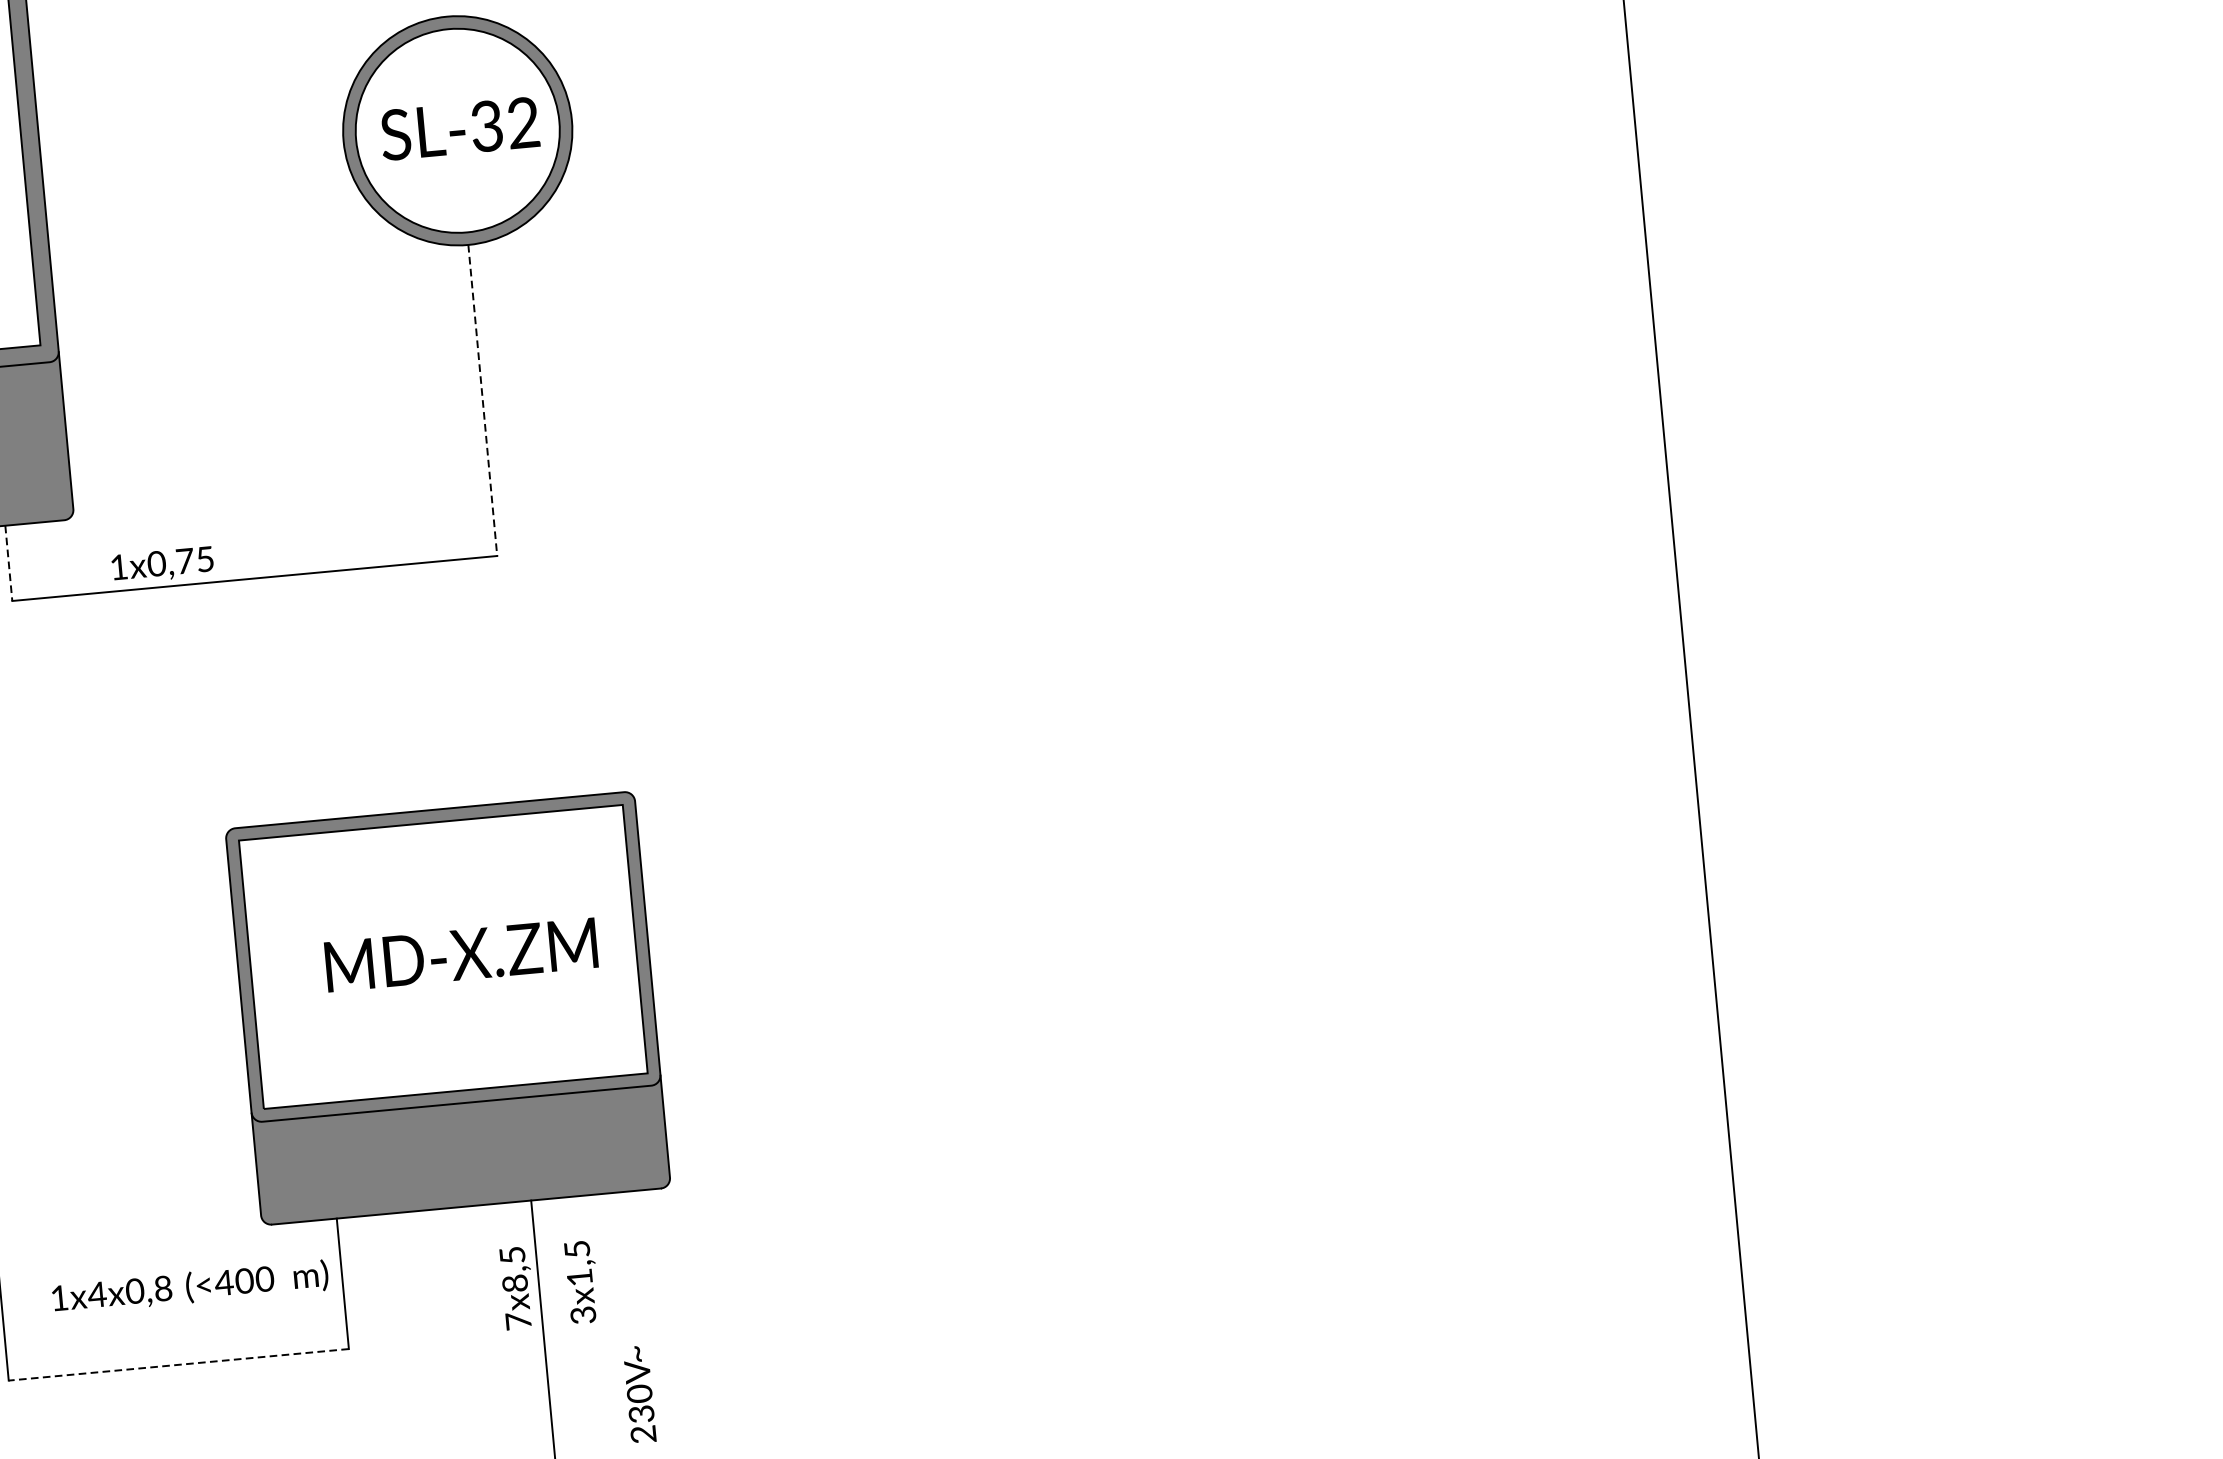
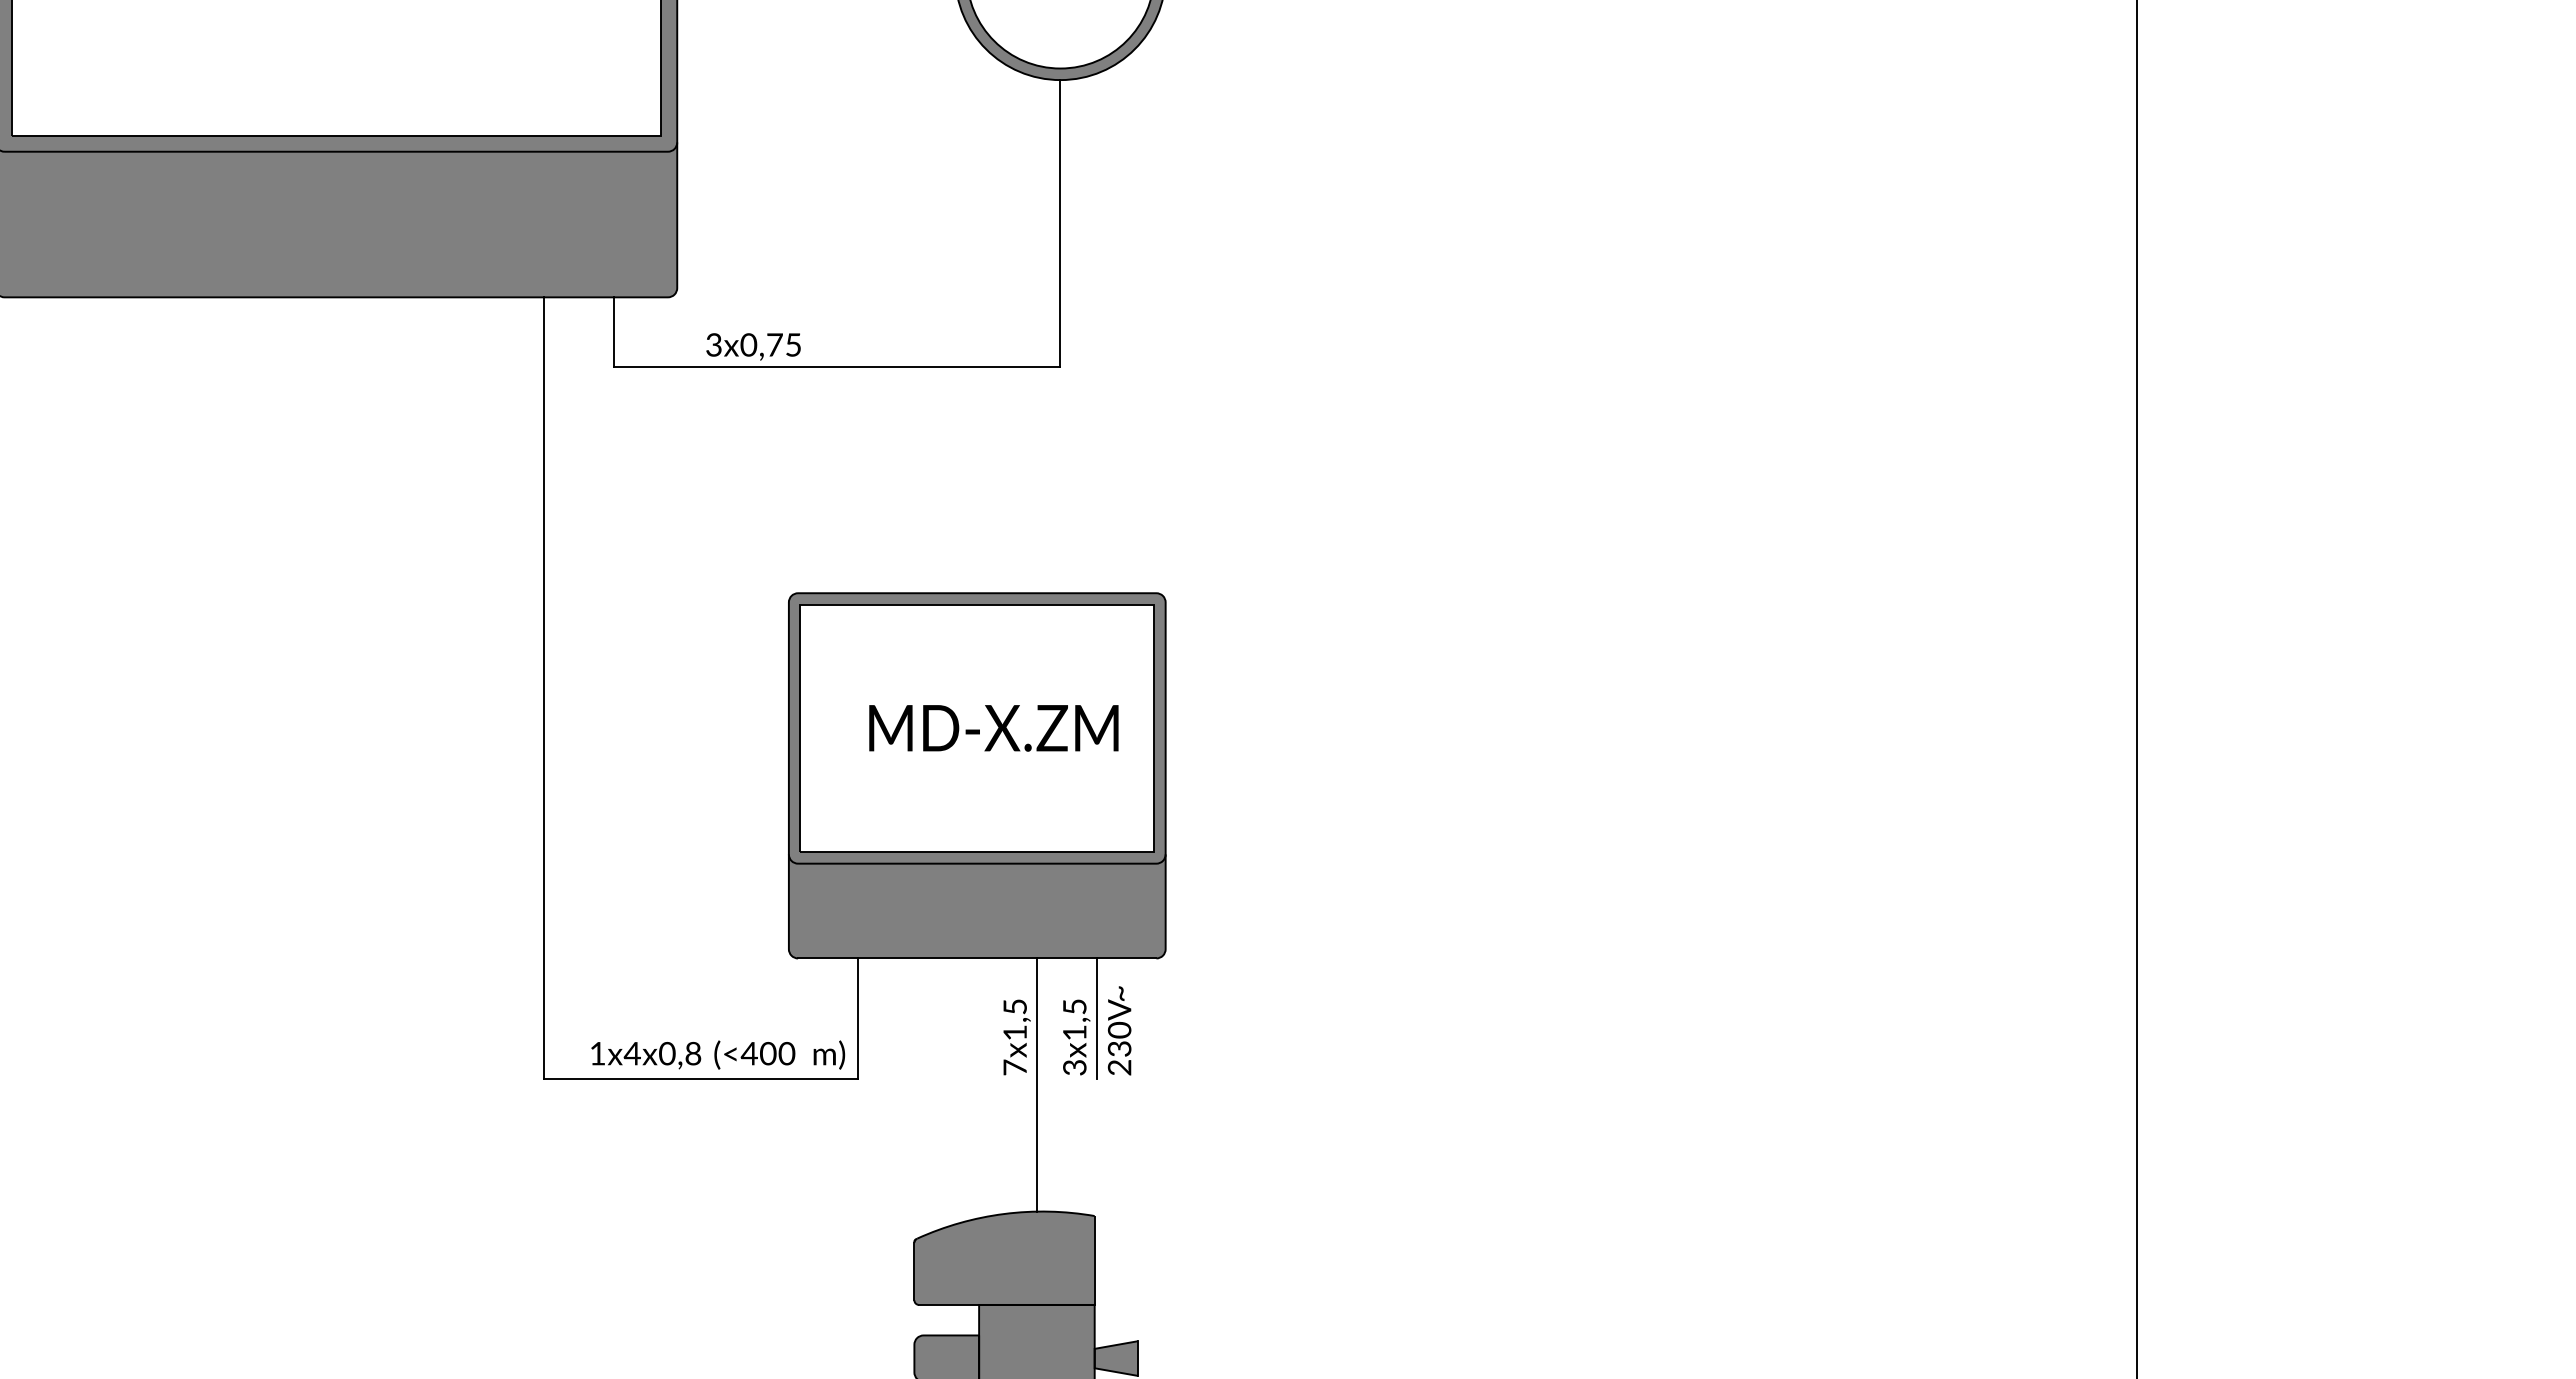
line: (482, 400) -> (1060, 223), dashed -> solid
line: (8, 563) -> (613, 332), dashed -> solid
text: (118, 566) -> (713, 344), 1x0,75 -> 3x0,75
line: (601, 1259) -> (1096, 1018), added
text: (514, 1283) -> (1014, 1032), 7x8,5 -> 7x1,5
text: (190, 1286) -> (718, 1054), moved
line: (179, 1364) -> (701, 1078), dashed -> solid
text: (639, 1394) -> (1119, 1030), moved

